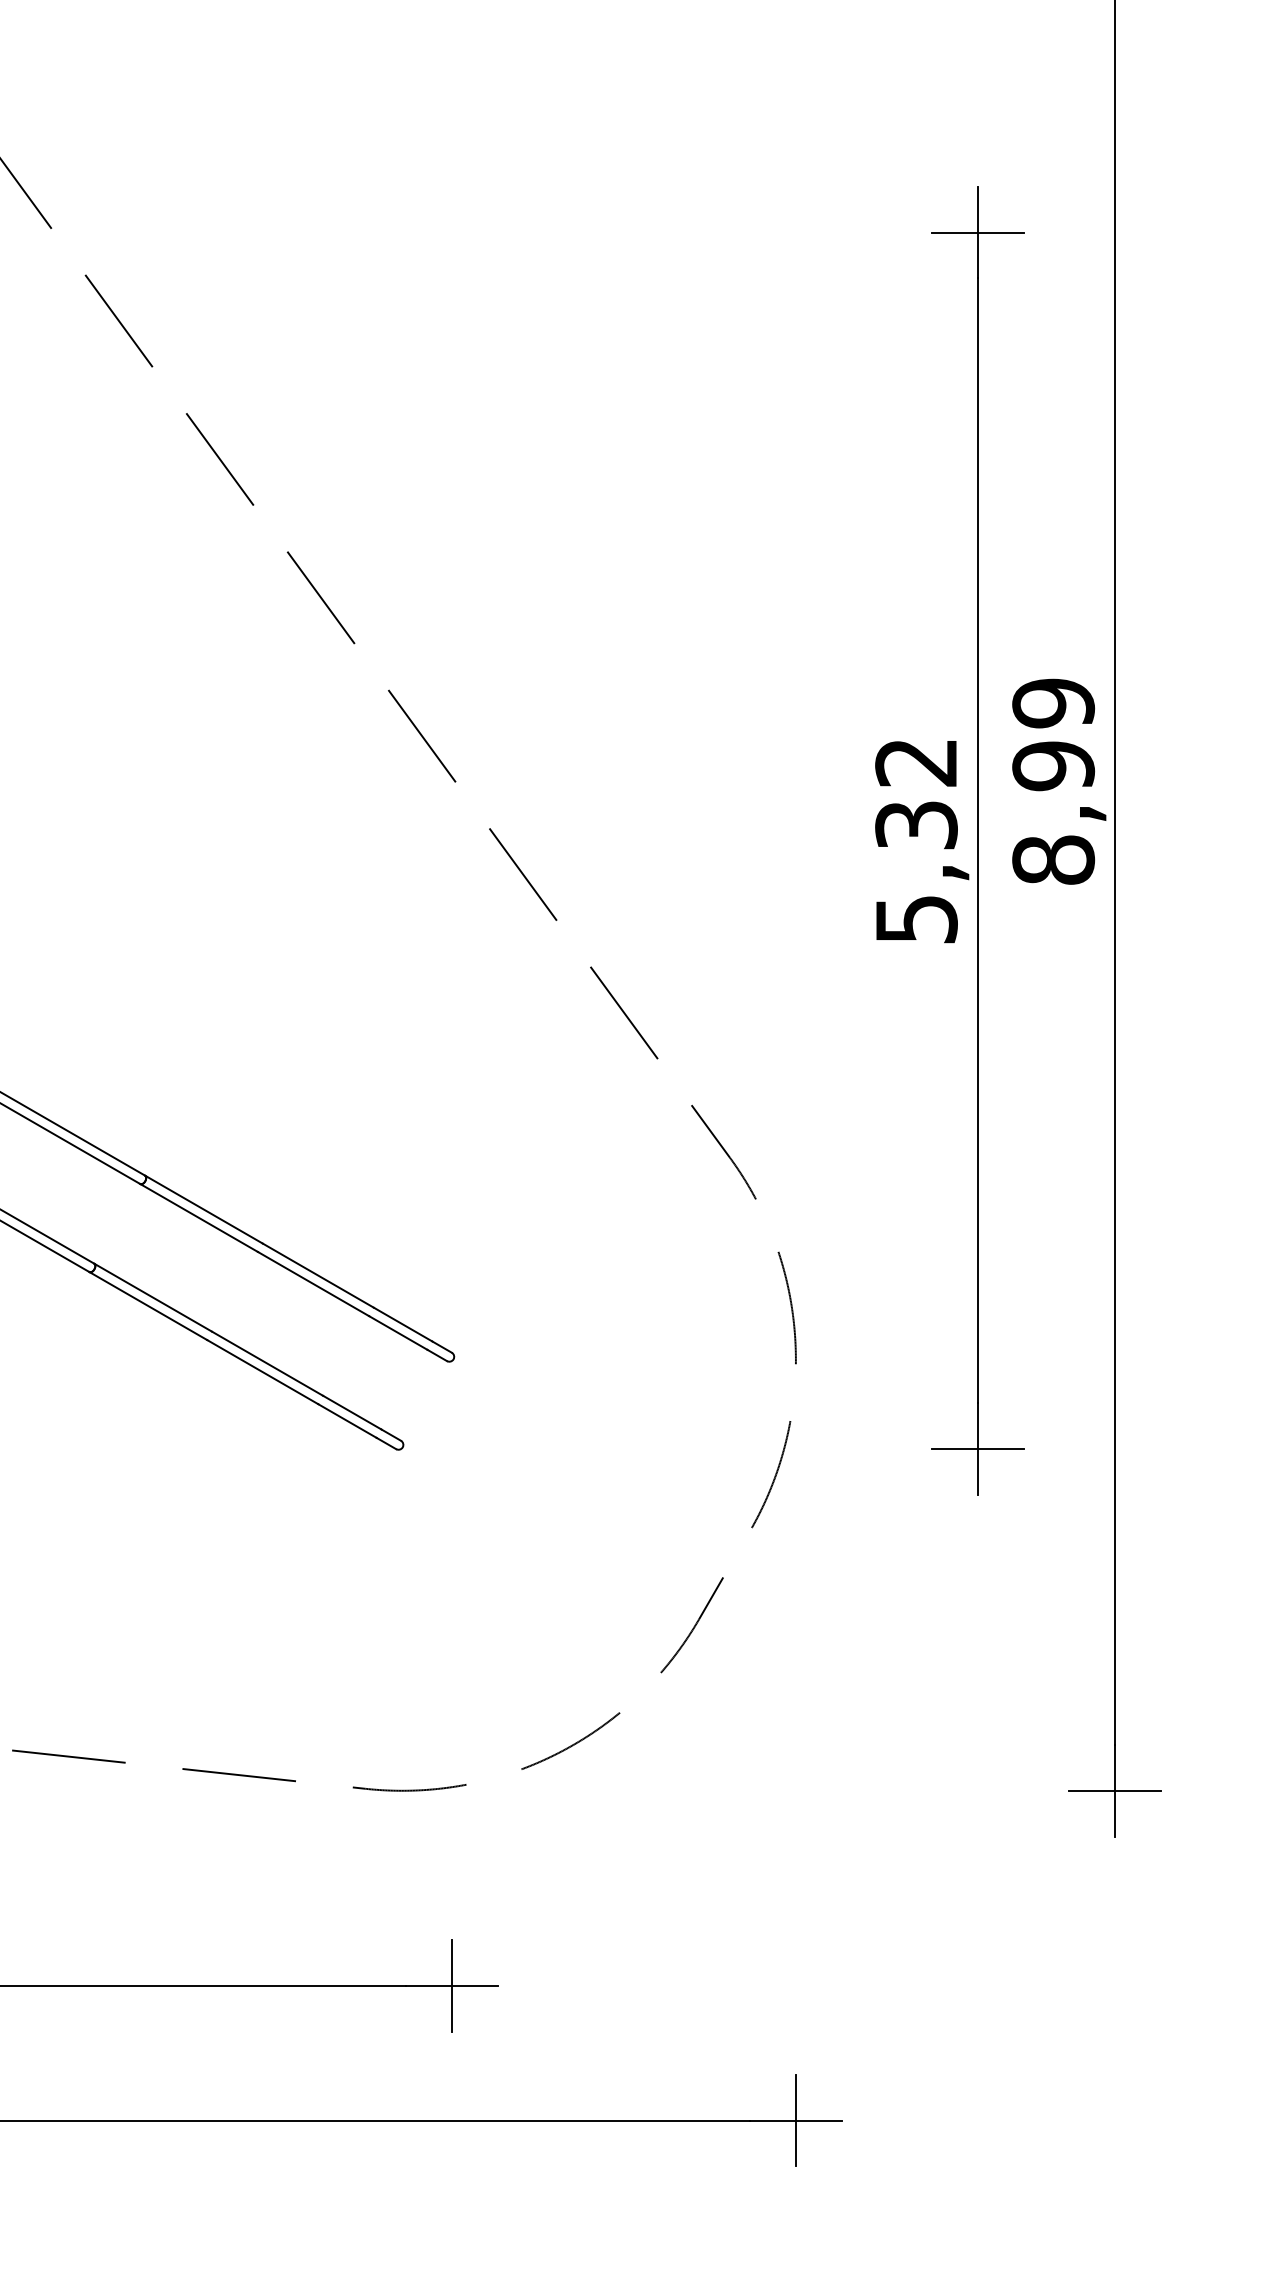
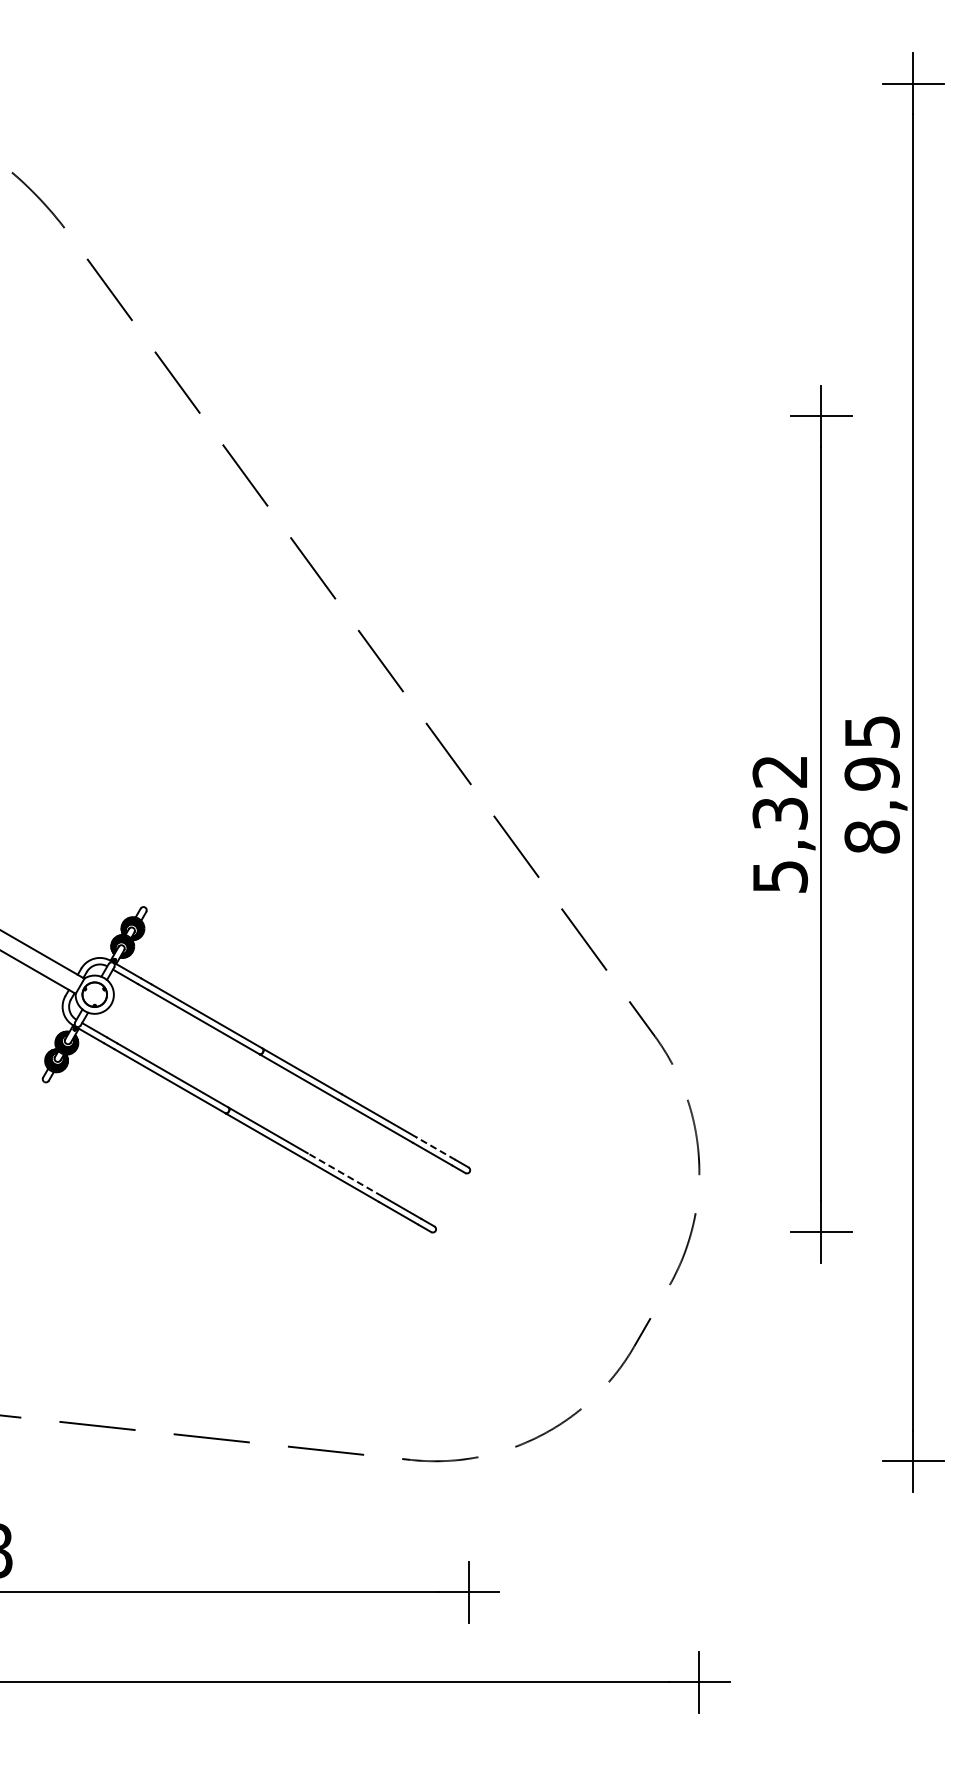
text: (1052, 702) -> (871, 731), 8,99 -> 8,95
line: (402, 1324) -> (435, 1148), solid -> dashed
line: (266, 1363) -> (344, 1174), solid -> dashed

